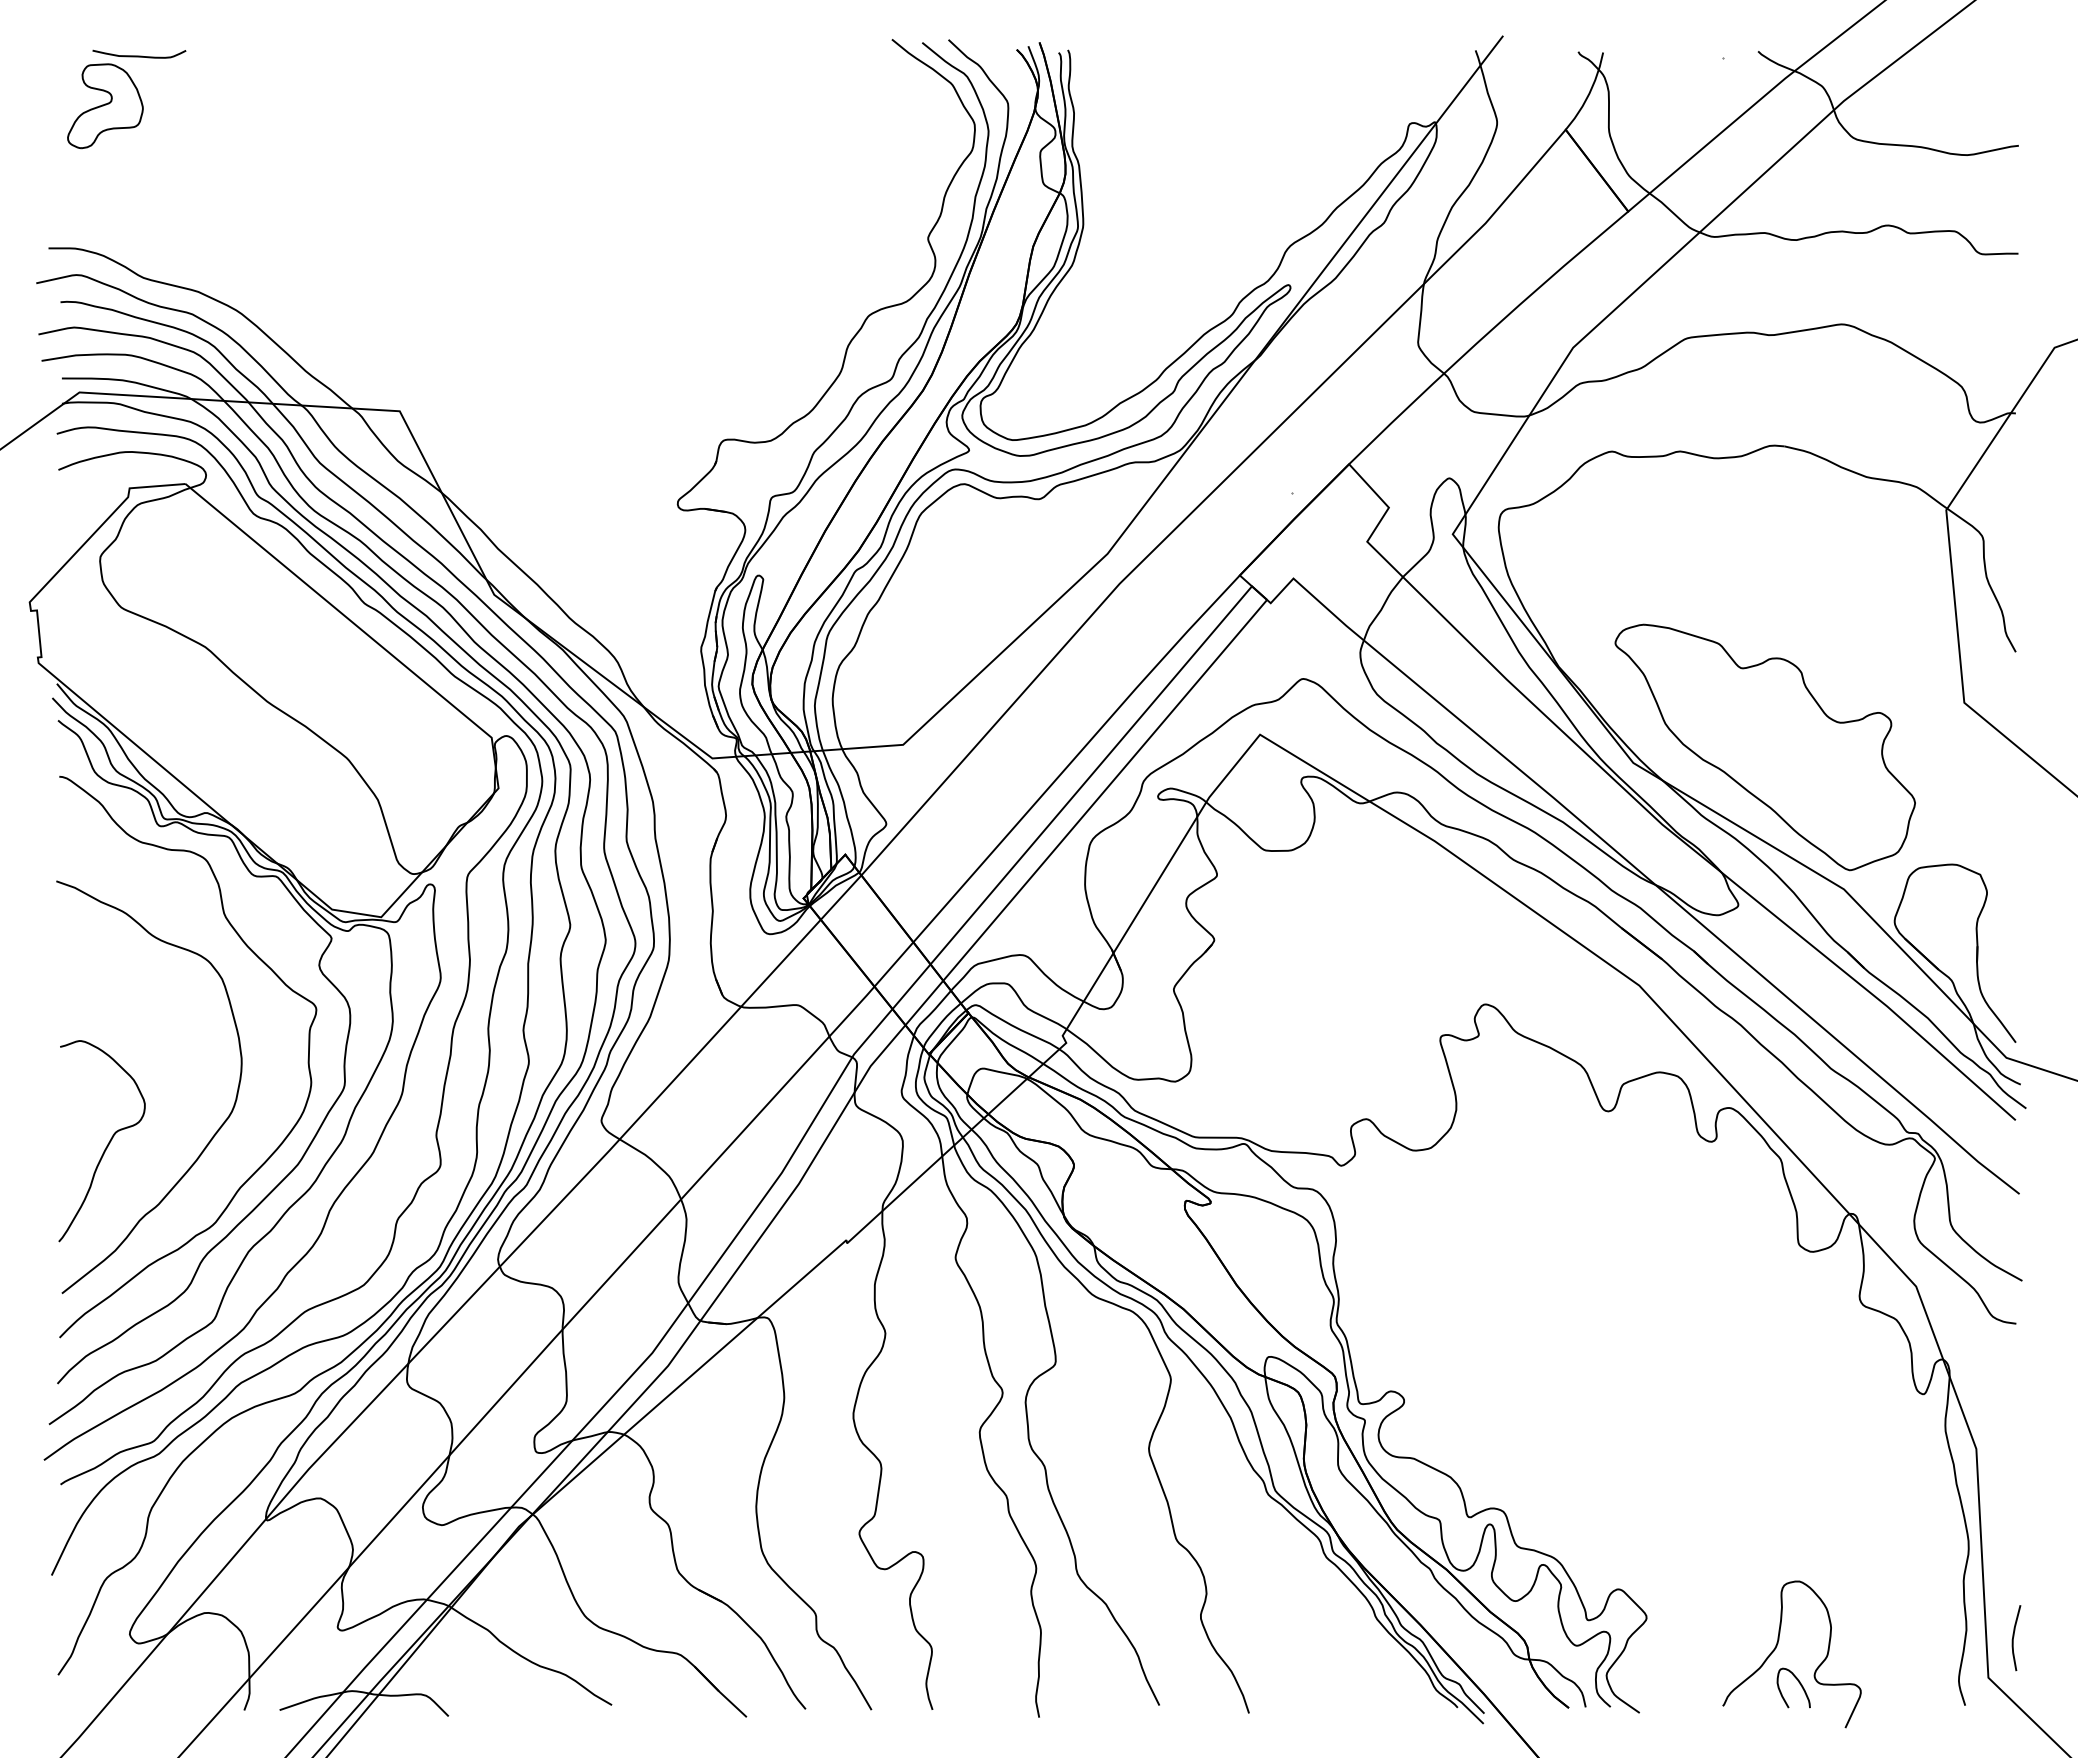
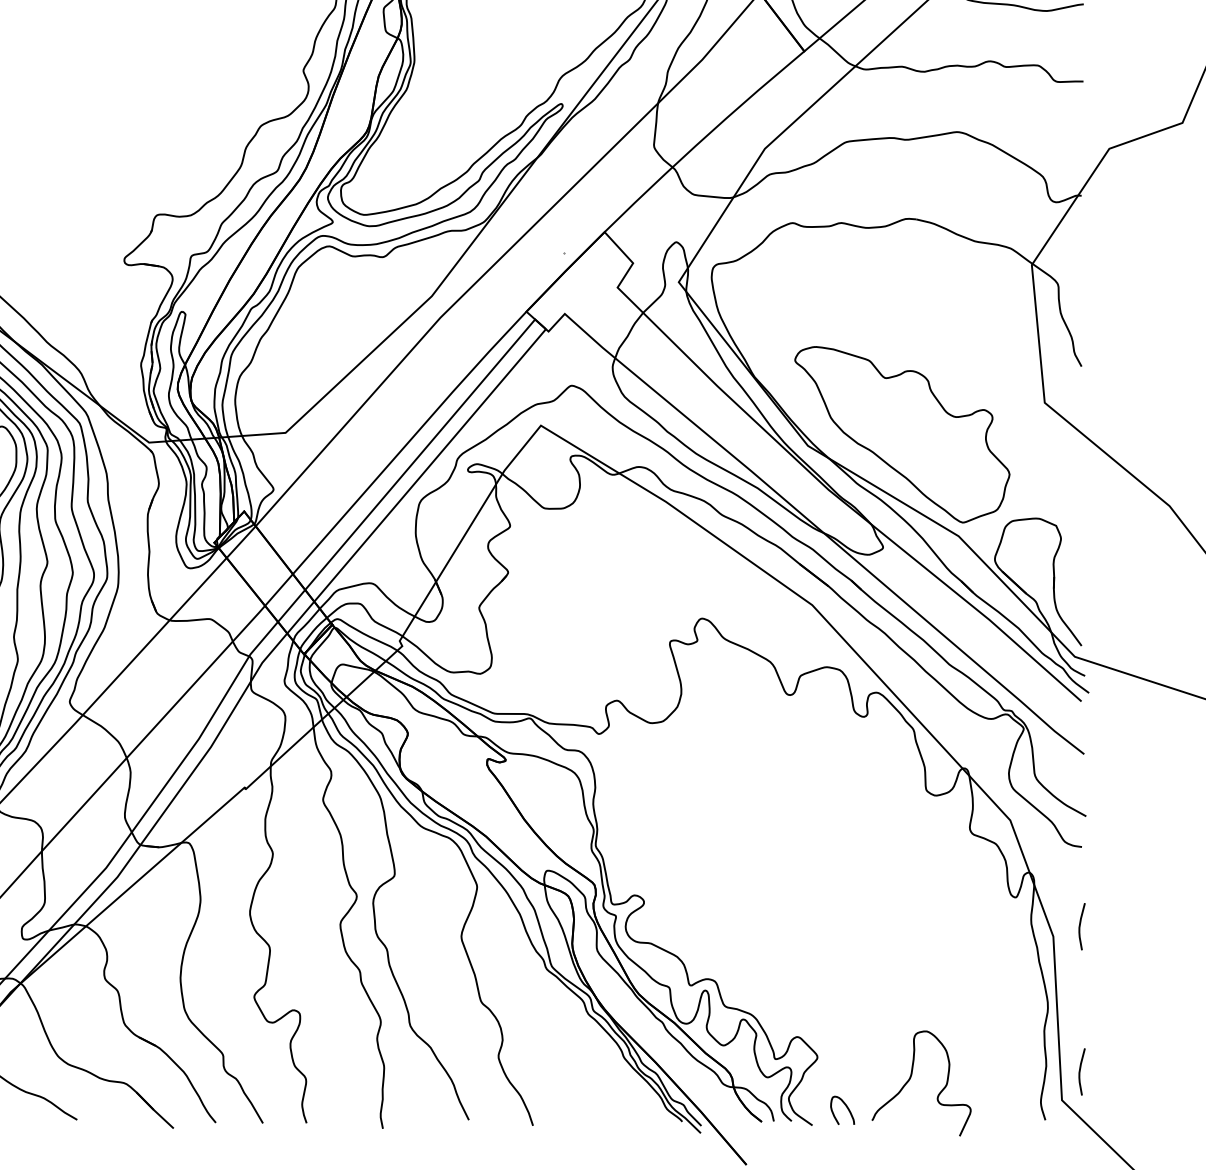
curve: (2014, 1433) -> (1080, 925), added
curve: (1799, 1684) -> (846, 1107), moved

